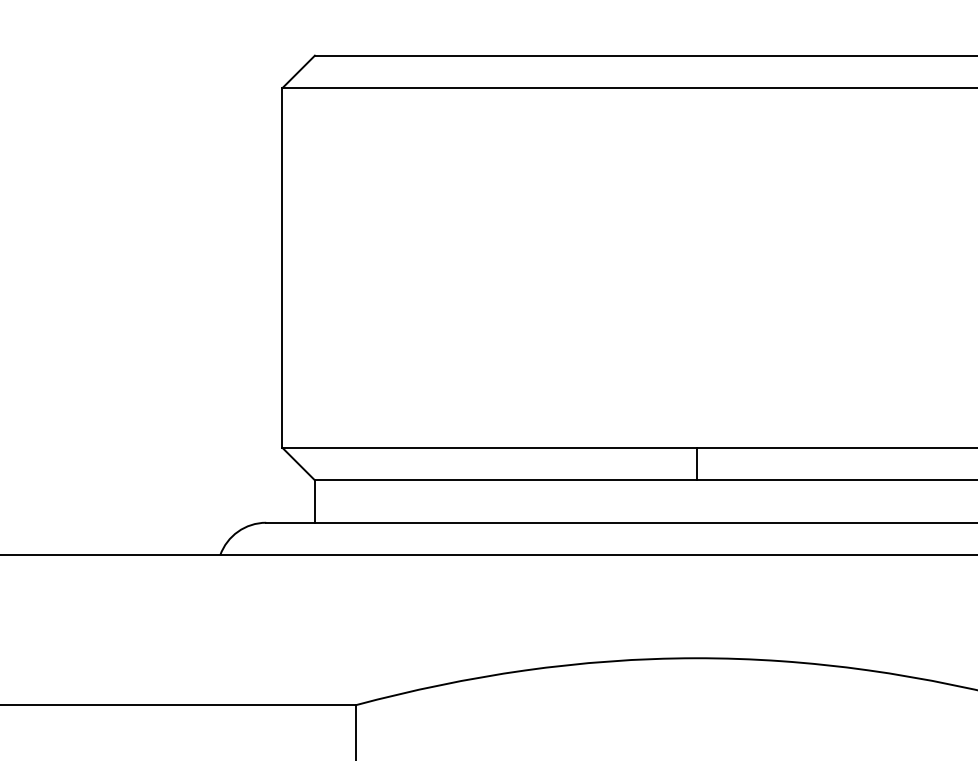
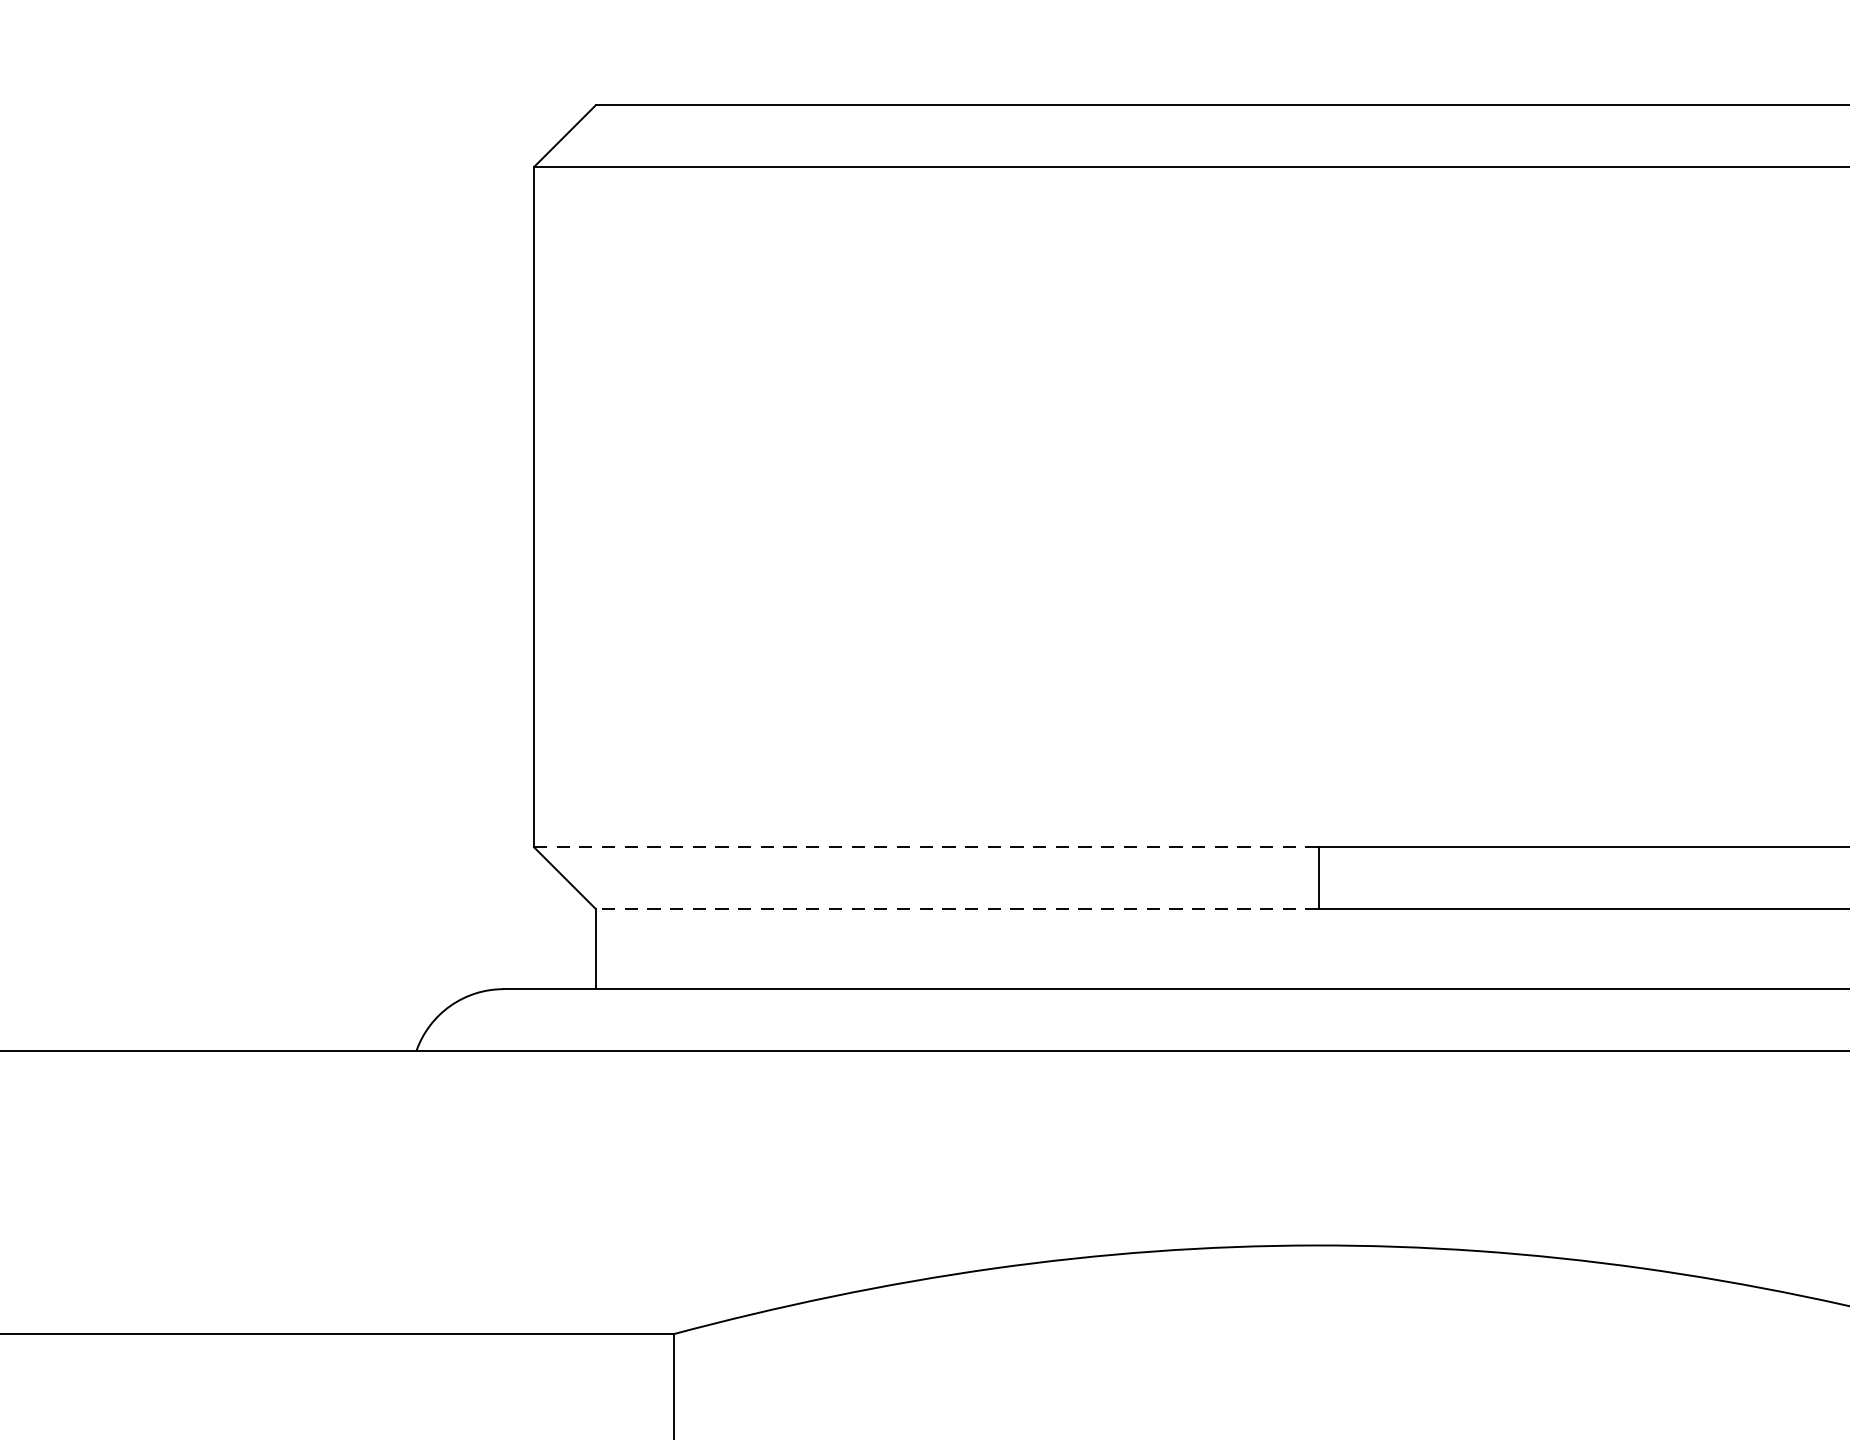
line: (489, 447) -> (925, 846), solid -> dashed
line: (505, 480) -> (956, 909), solid -> dashed

